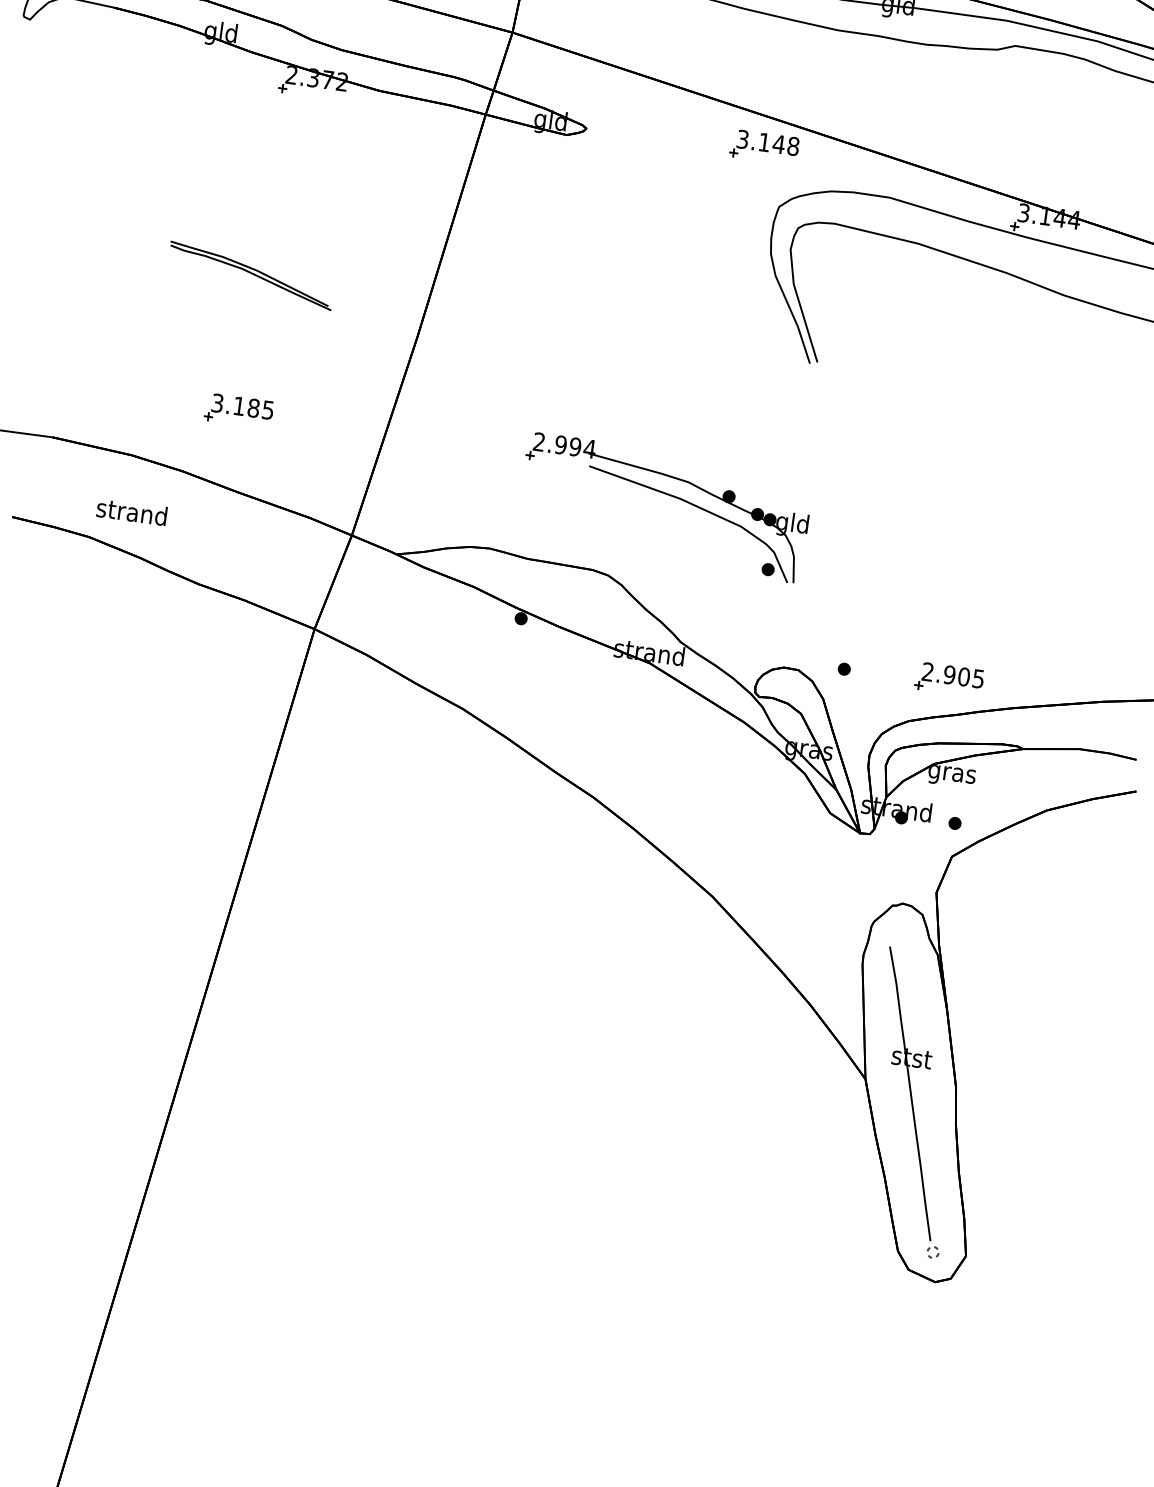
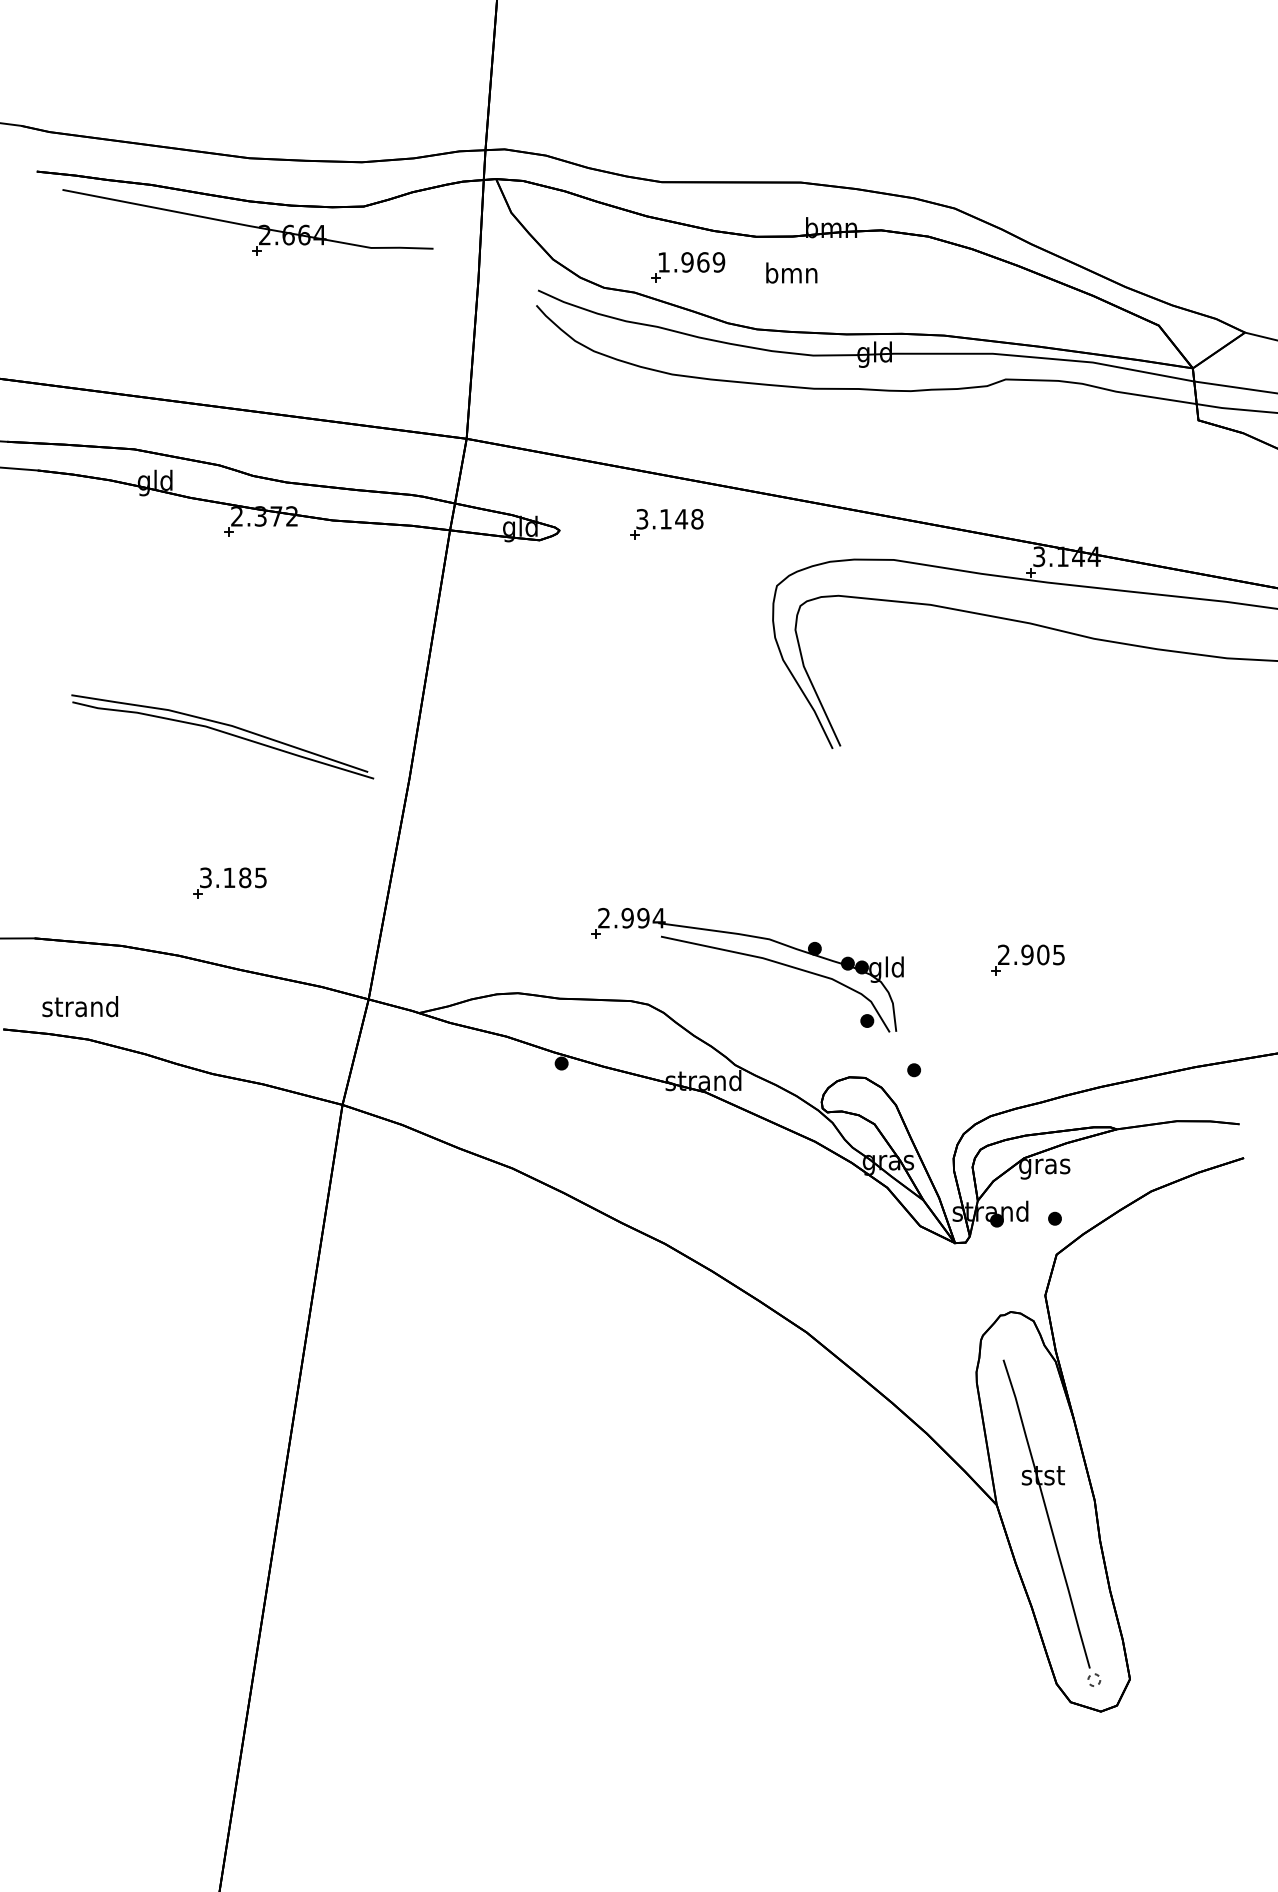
part: (764, 147) -> (666, 524), moved
part: (250, 275) -> (222, 736), size x1.67
part: (668, 495) -> (749, 956), moved
text: (132, 512) -> (80, 1006), moved
part: (949, 679) -> (1027, 959), moved

